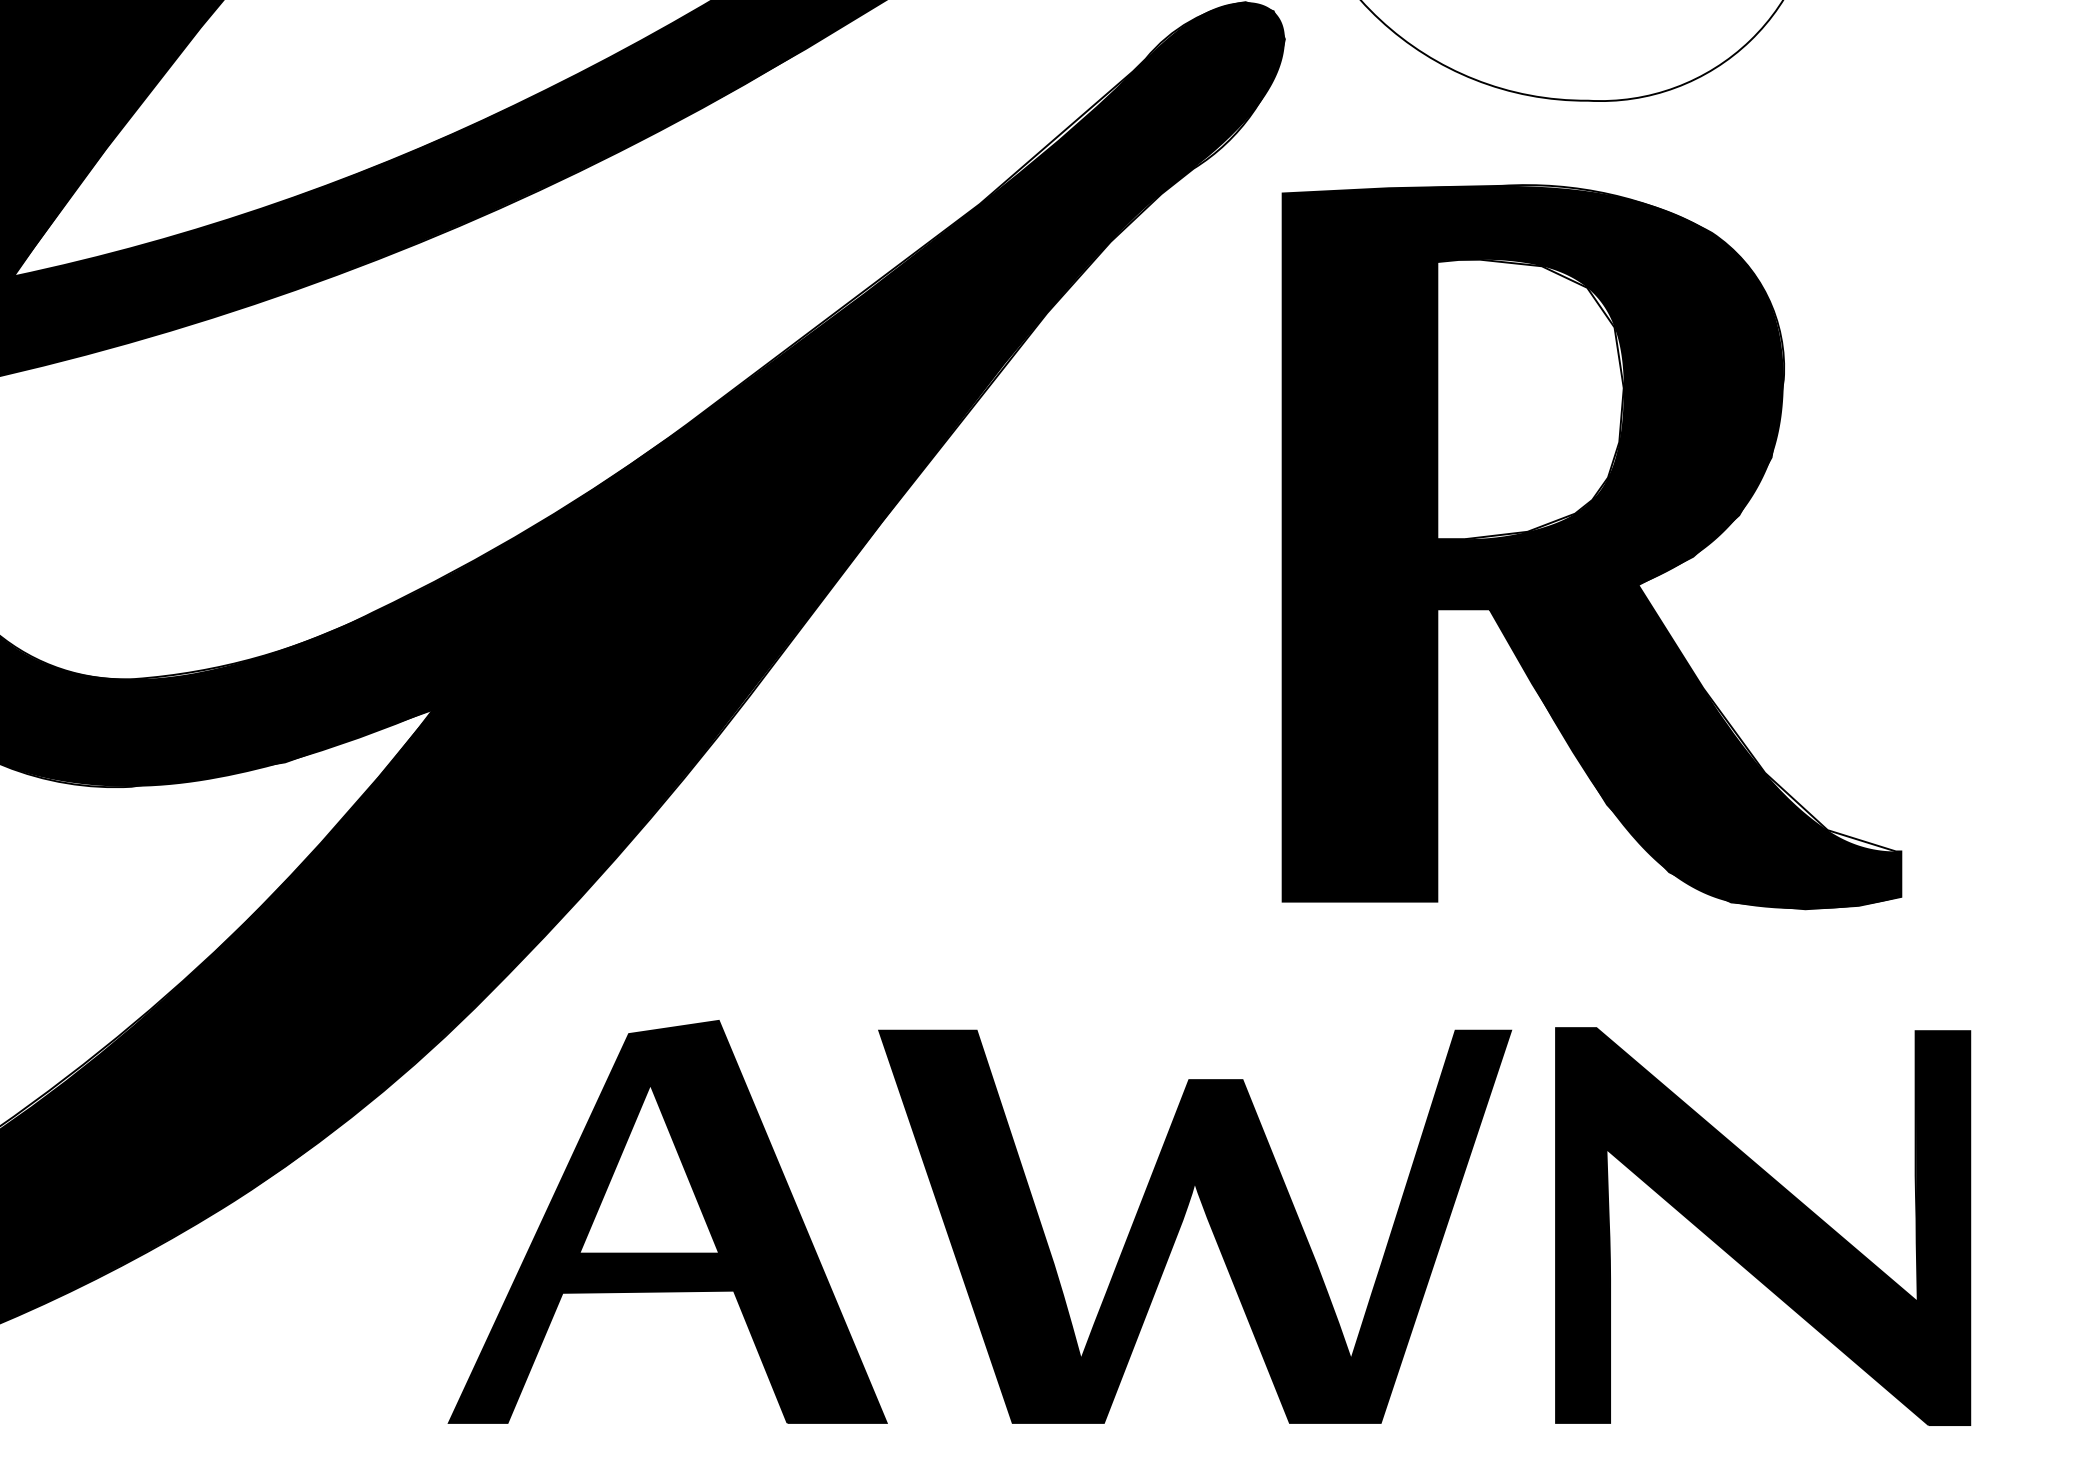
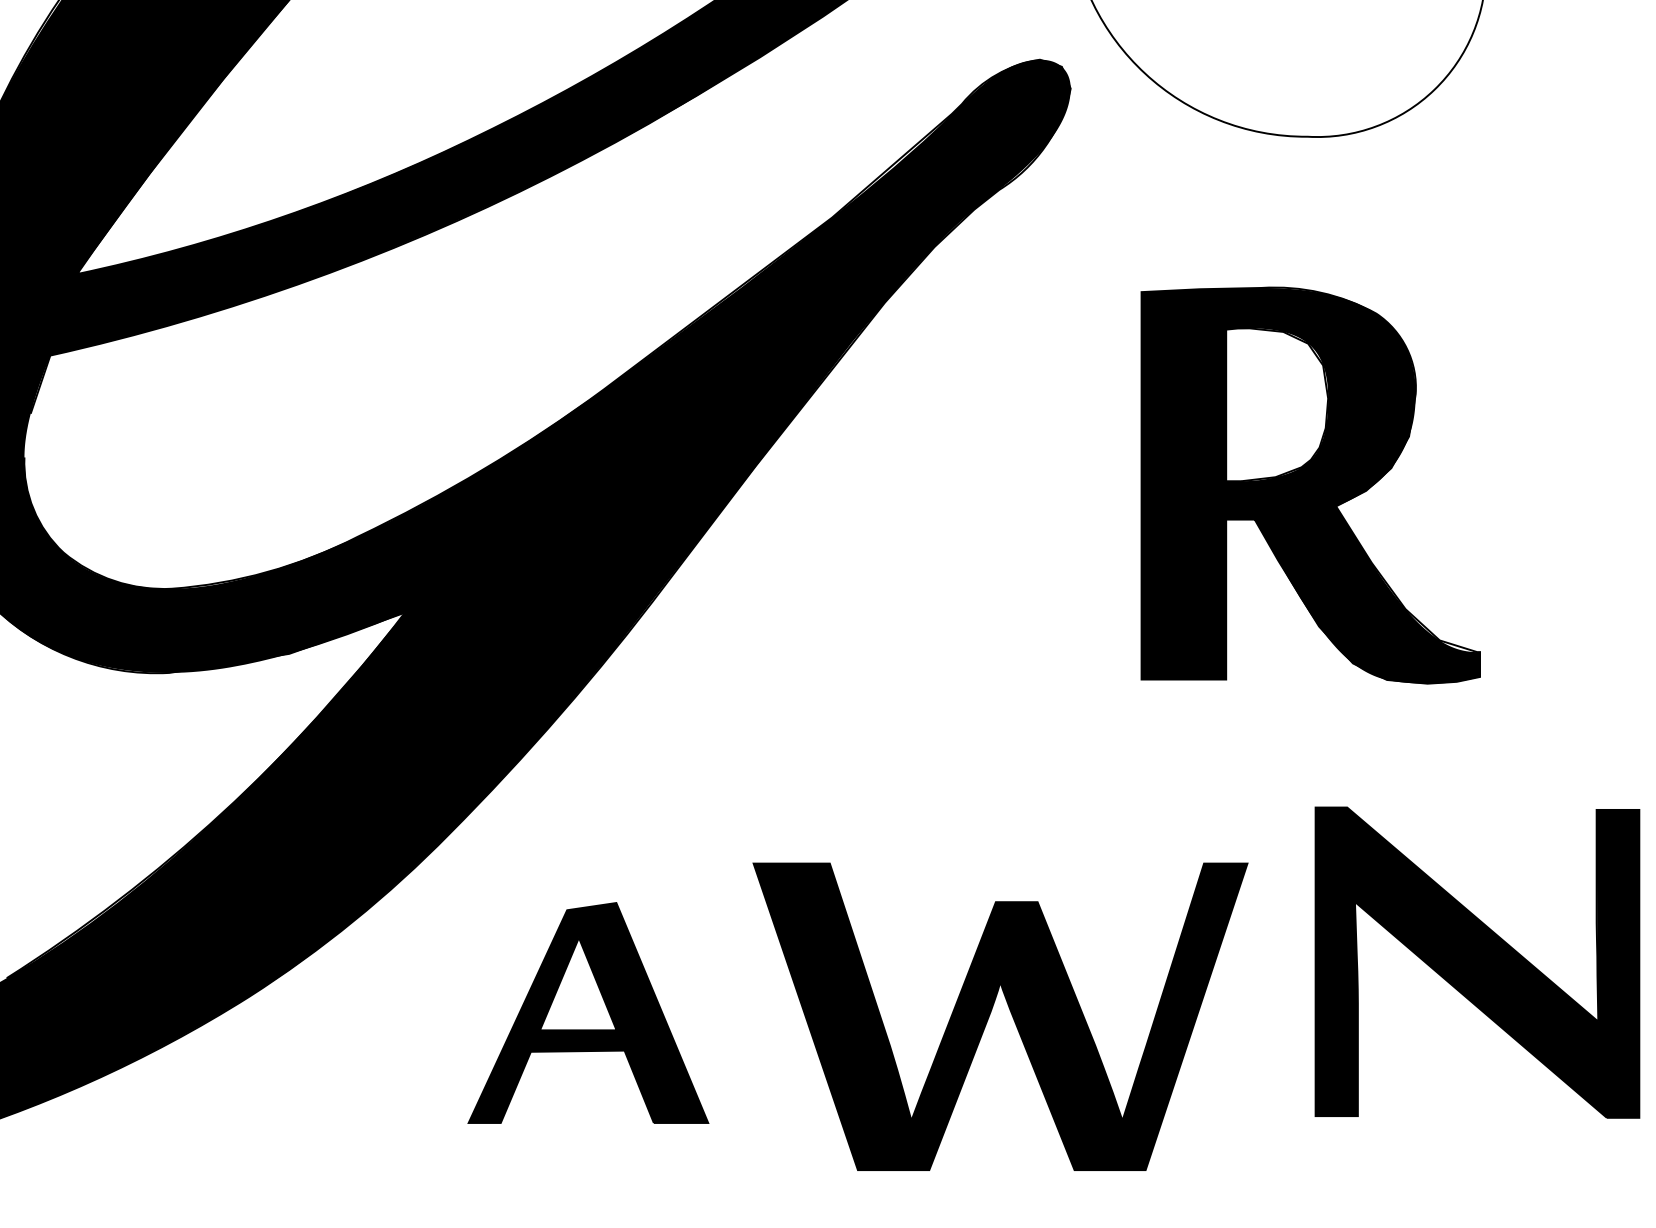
part: (1591, 546) -> (1310, 485), size x0.7
part: (667, 1221) -> (588, 1012), size x0.7
part: (1763, 1226) -> (1477, 962), moved

